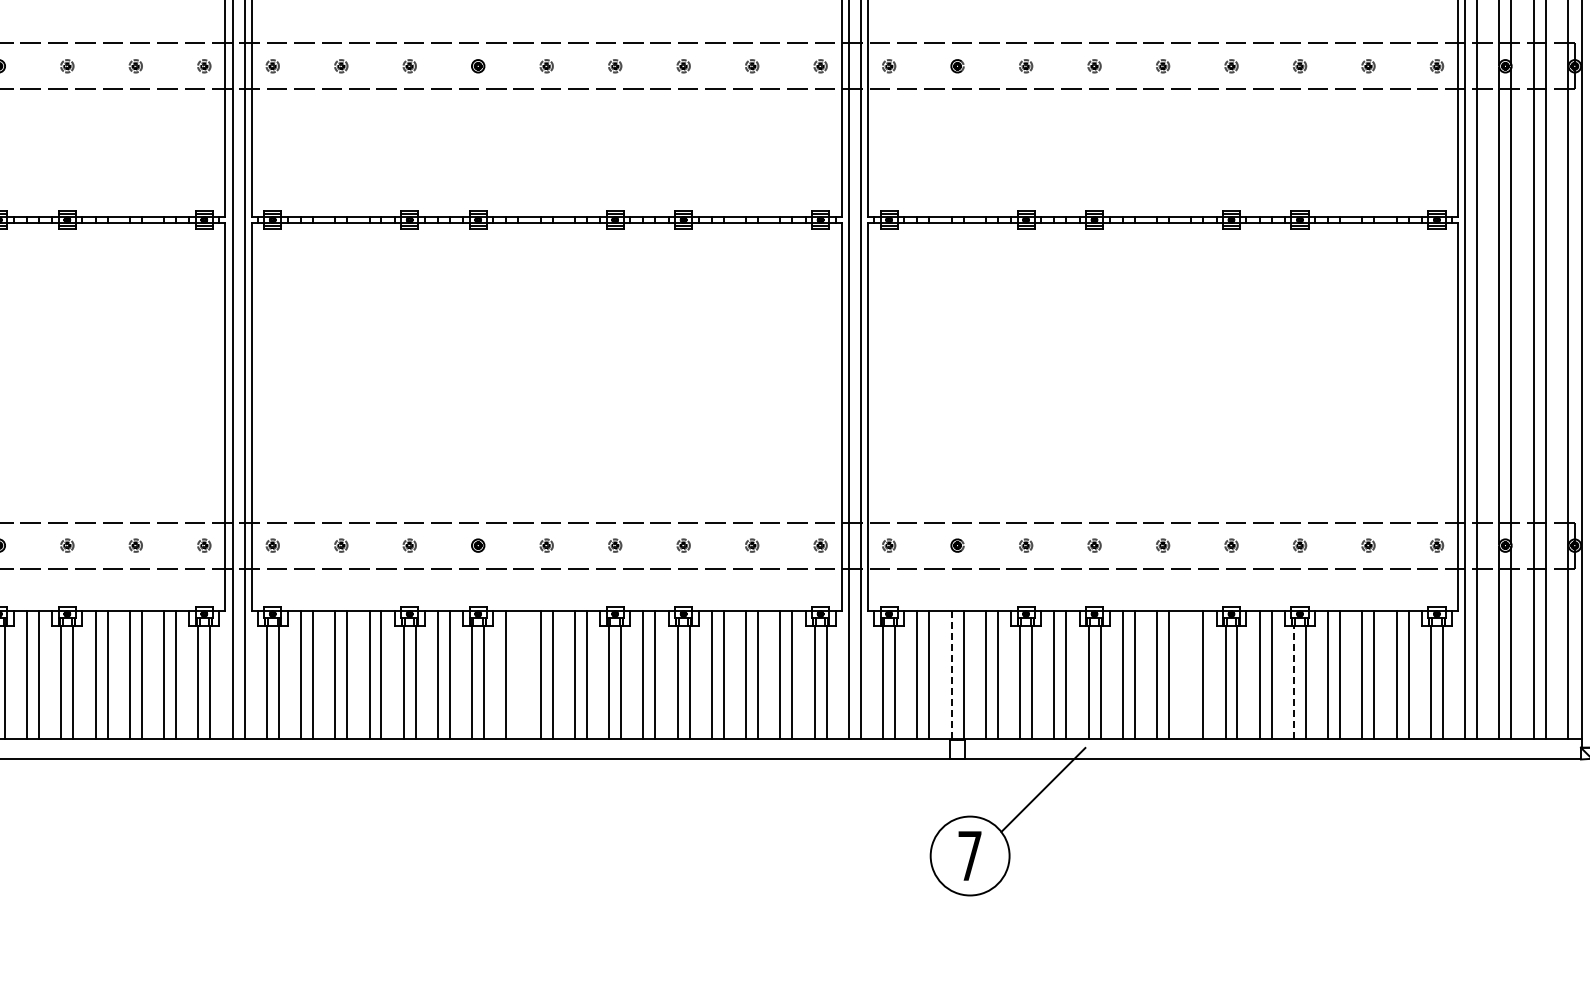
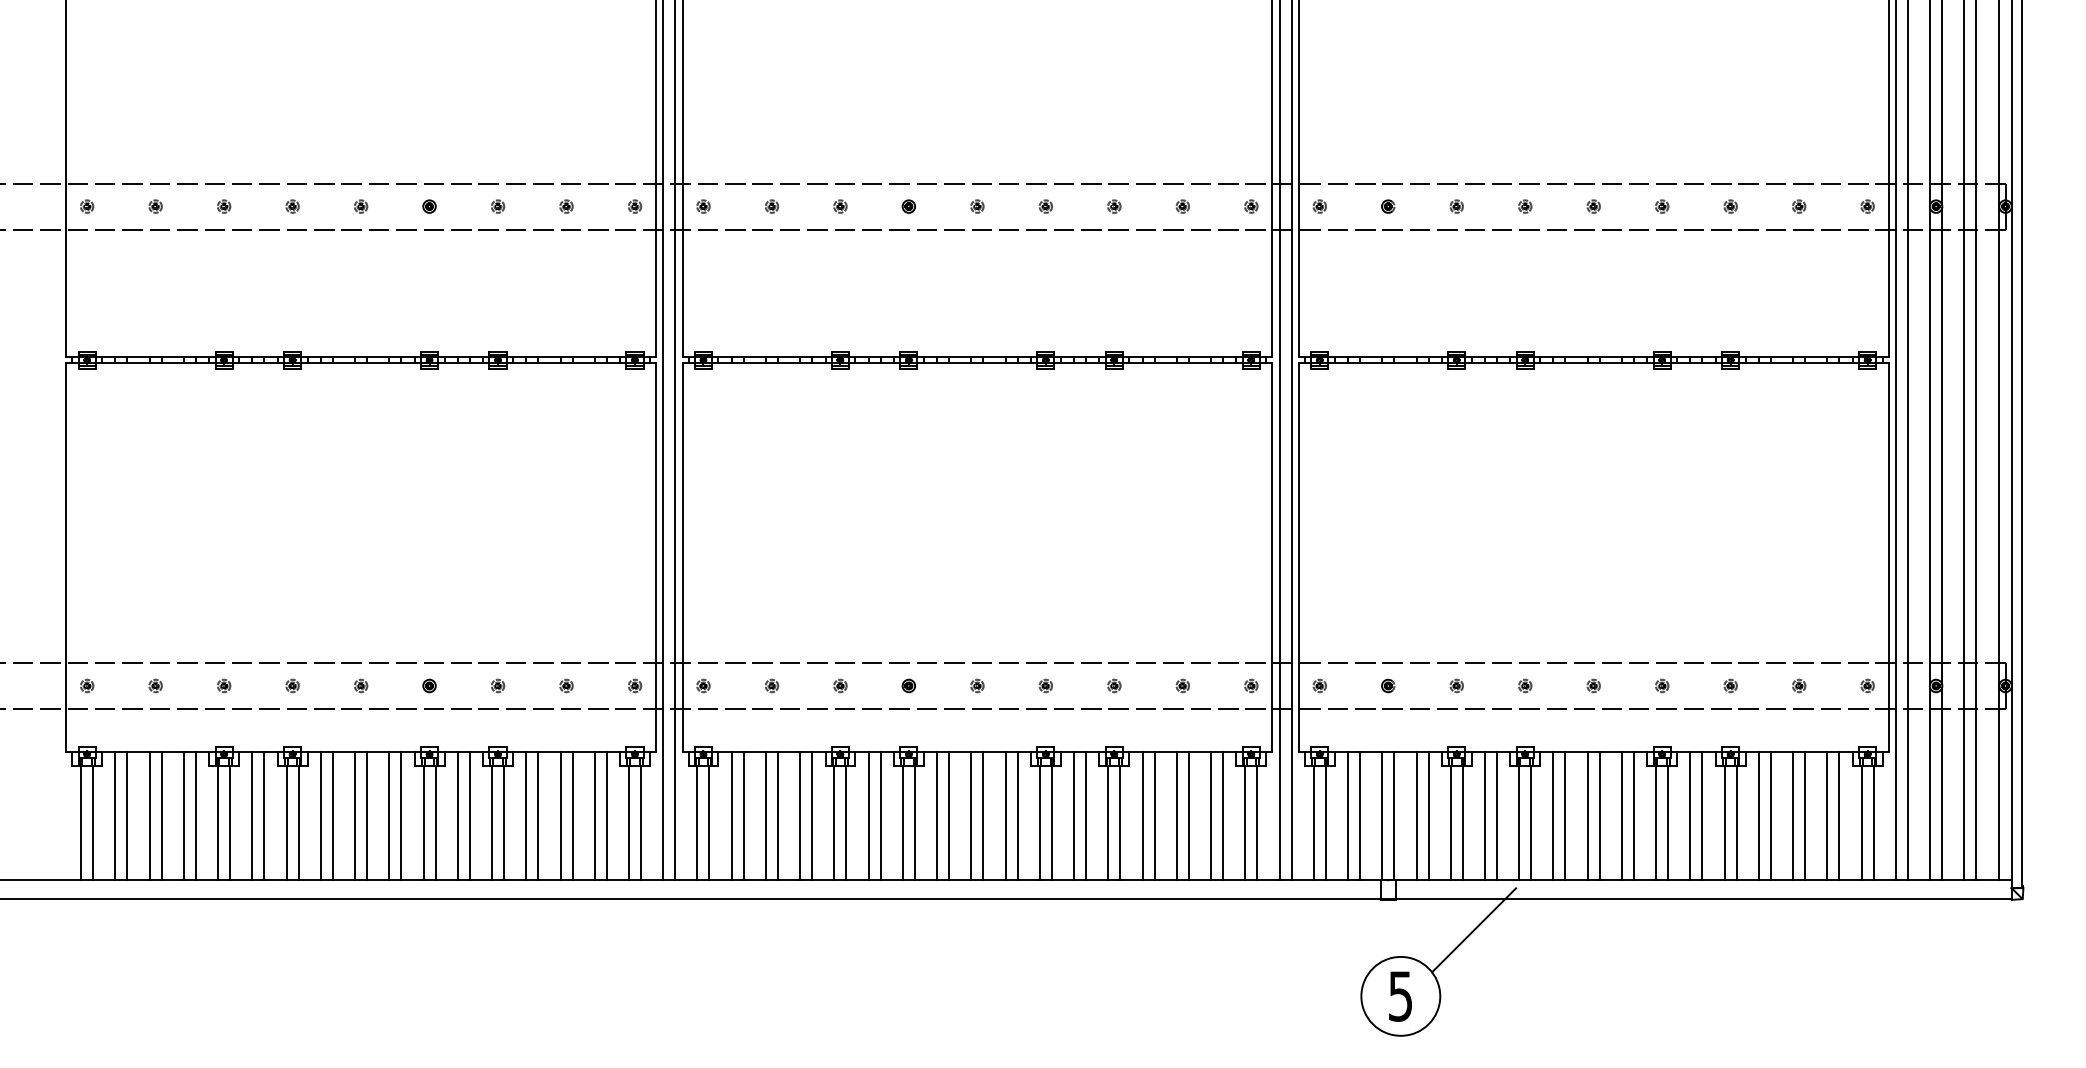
line: (518, 675) -> (949, 815), added
line: (951, 675) -> (1382, 815), dashed -> solid
line: (1190, 675) -> (1621, 815), added
line: (1293, 683) -> (1724, 823), dashed -> solid
text: (969, 856) -> (1400, 996), 7 -> 5

